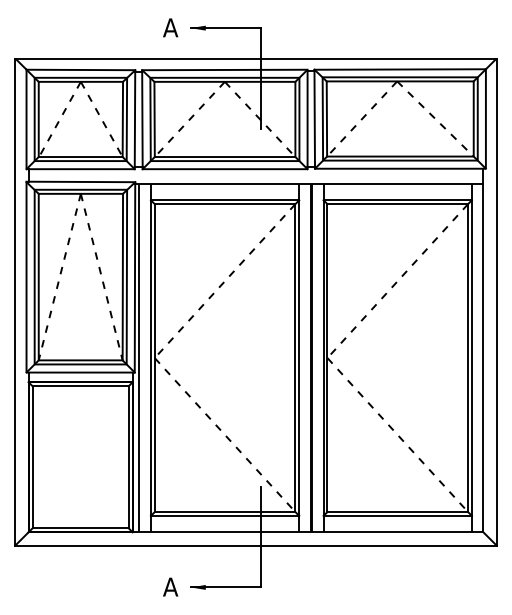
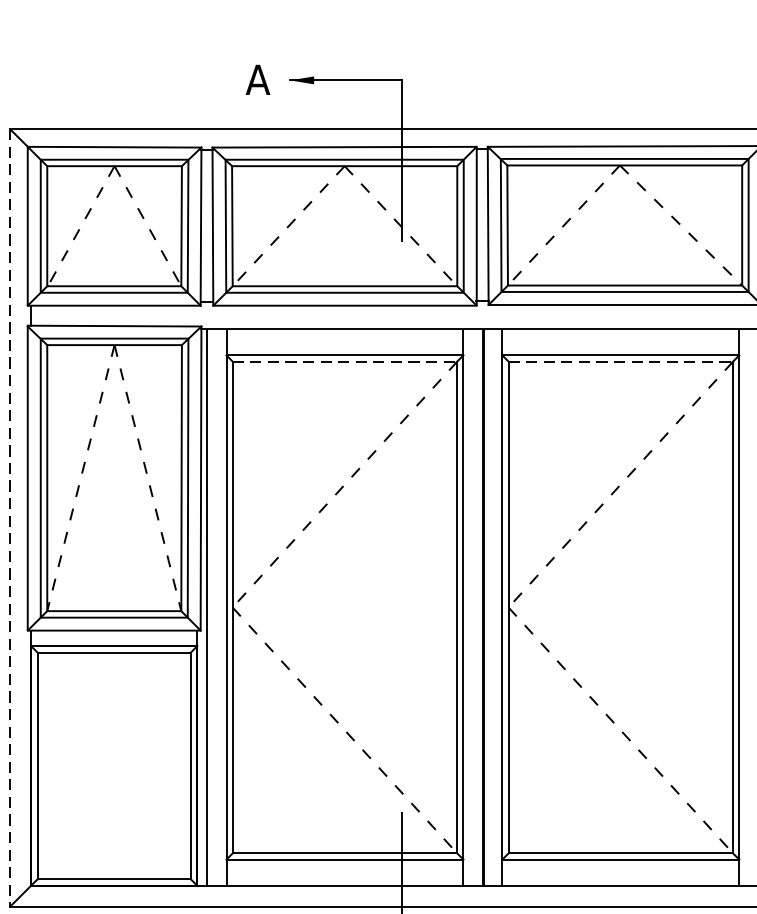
line: (225, 204) -> (345, 362), solid -> dashed
line: (398, 204) -> (622, 362), solid -> dashed
line: (15, 302) -> (10, 518), solid -> dashed

